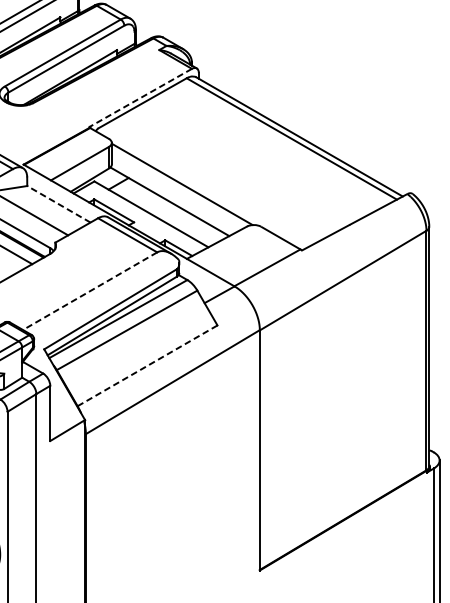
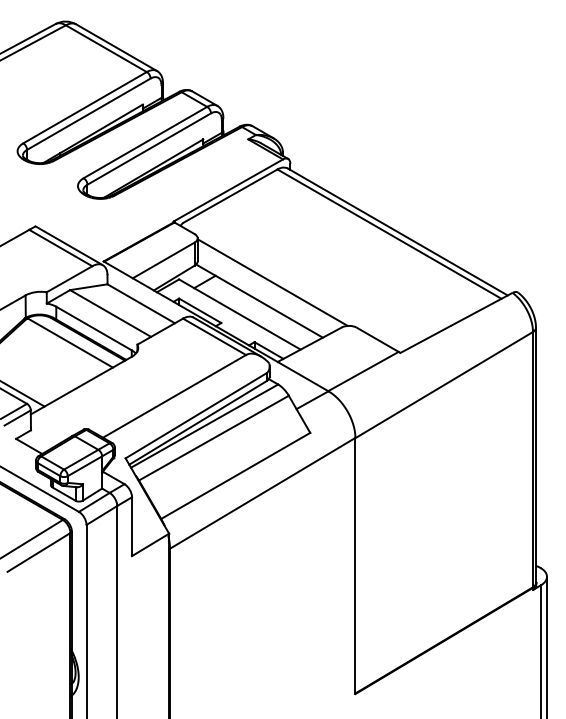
line: (140, 98) -> (228, 190), dashed -> solid
line: (59, 204) -> (141, 303), dashed -> solid
line: (90, 291) -> (174, 396), dashed -> solid
line: (148, 365) -> (236, 475), dashed -> solid

